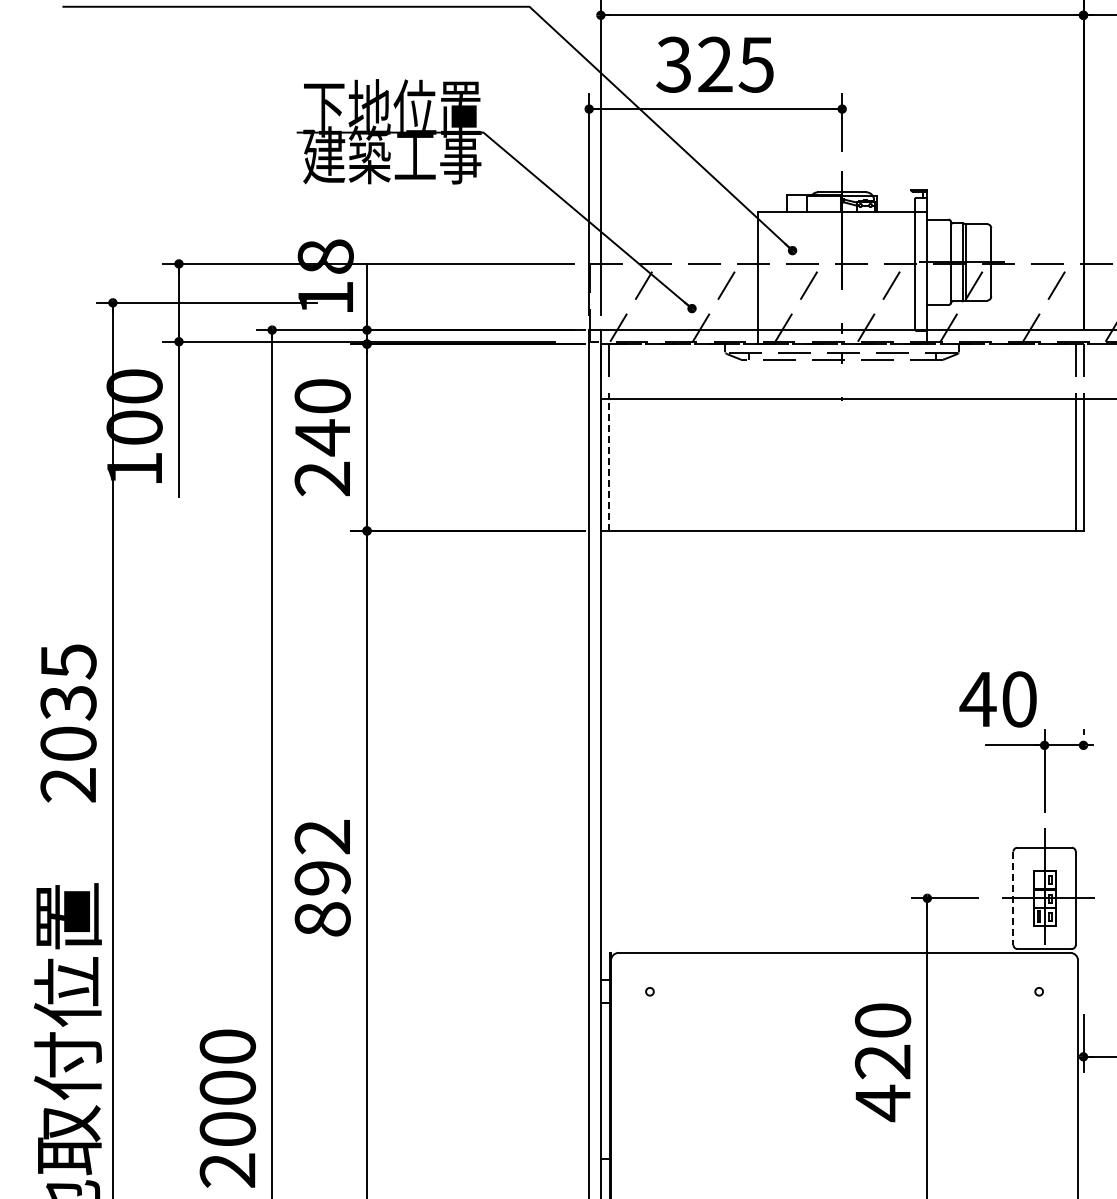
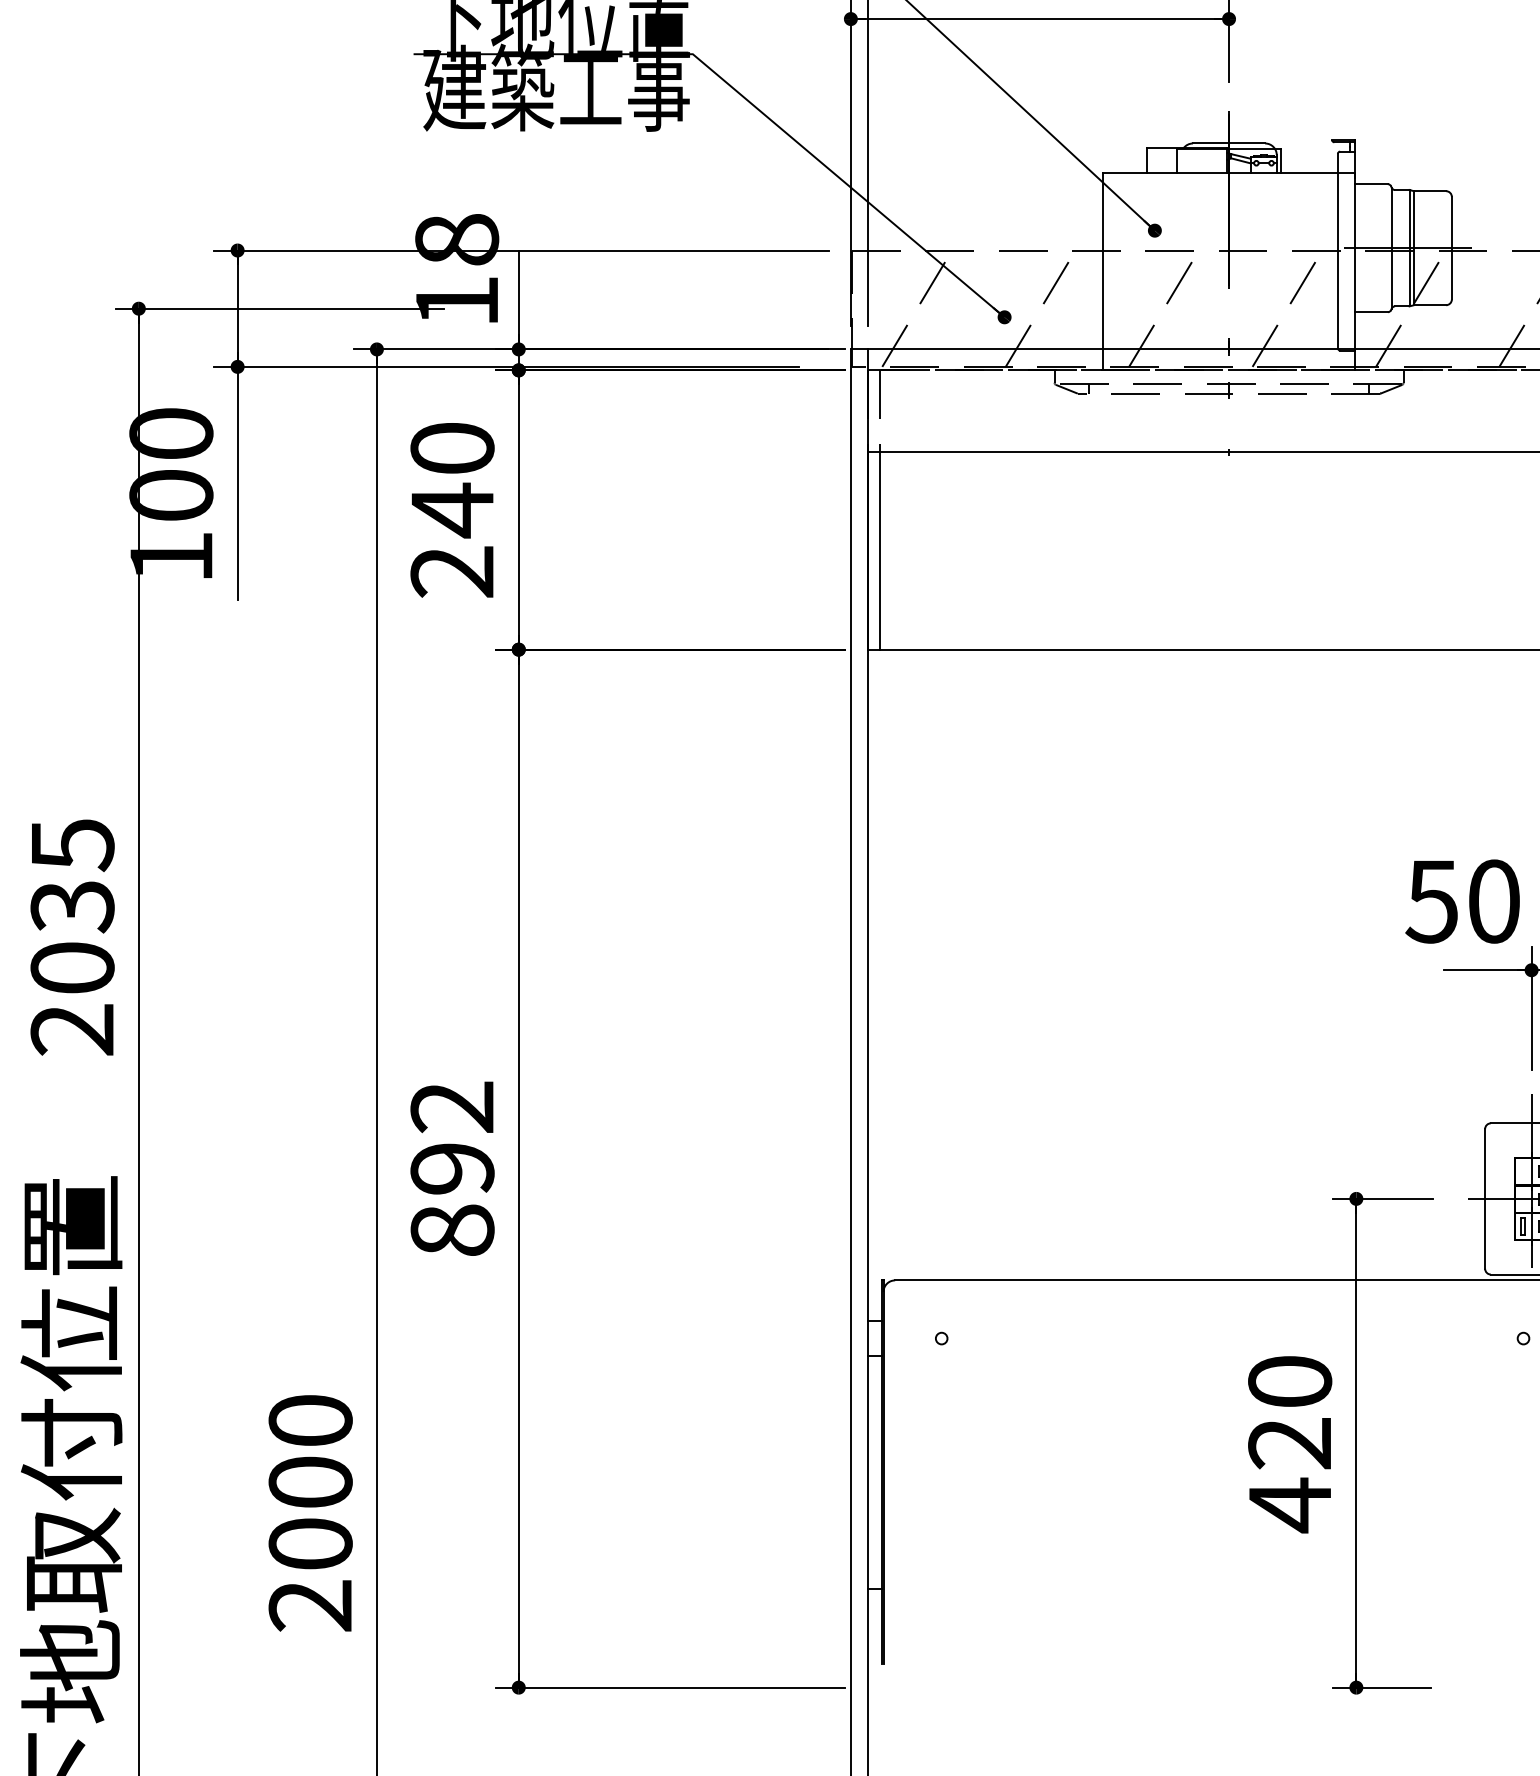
line: (608, 464) -> (879, 550), dashed -> solid
text: (977, 699) -> (1431, 901), 40 -> 50
line: (1013, 898) -> (1485, 1199), dashed -> solid

